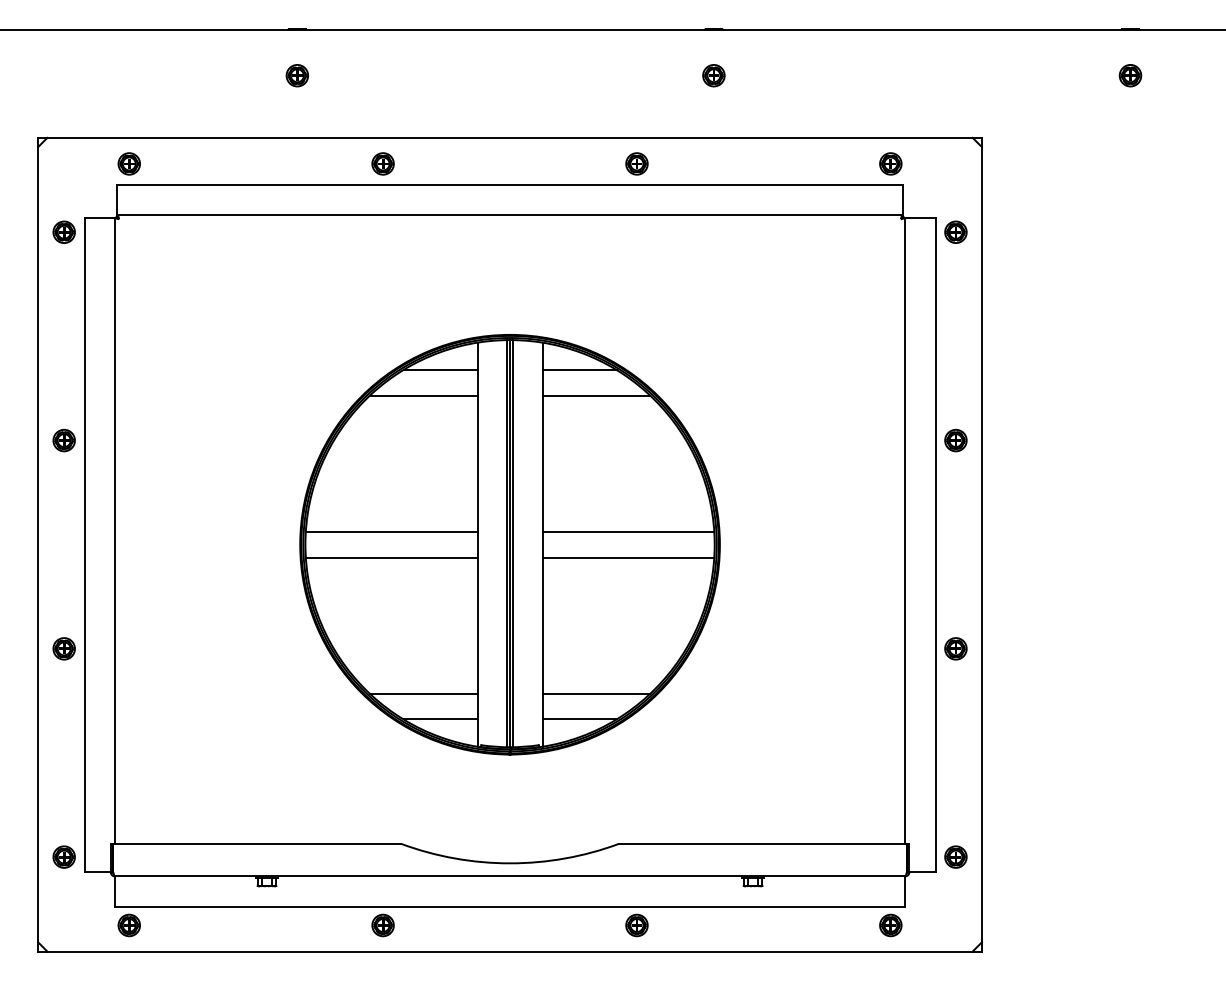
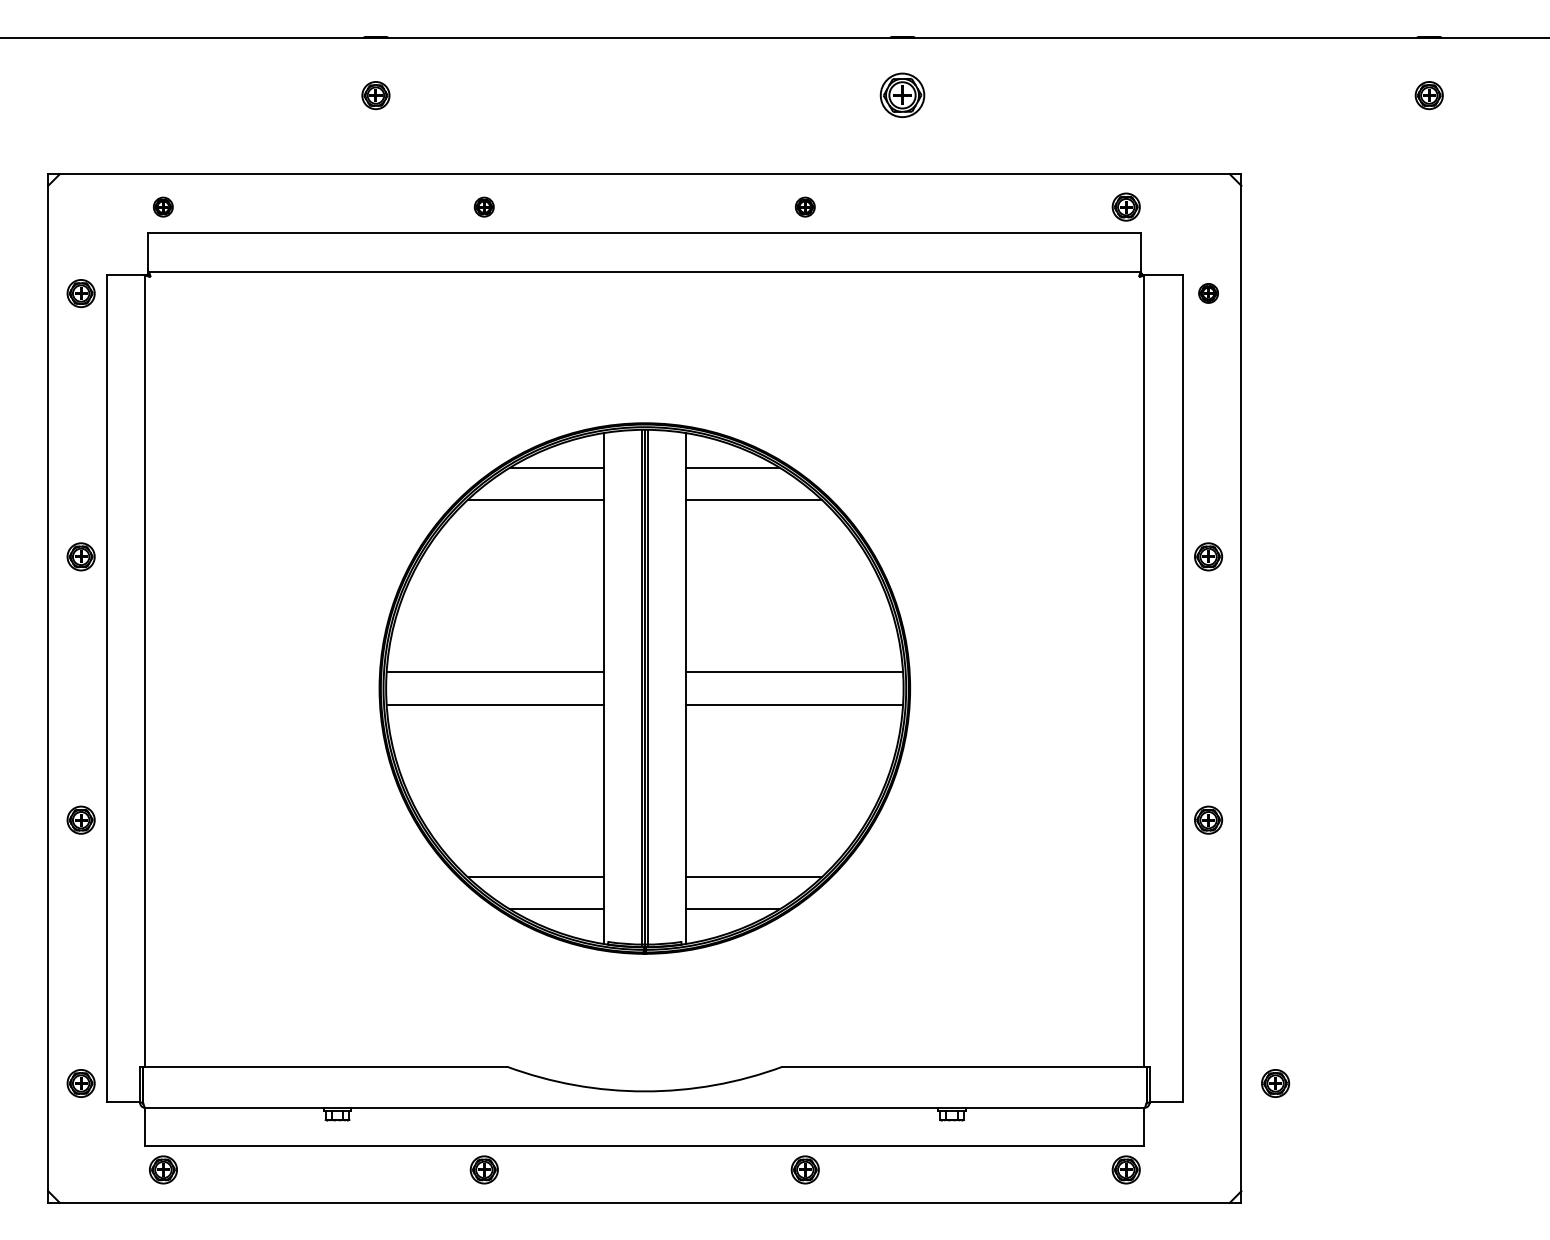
part: (713, 75) -> (902, 95), size x1.6
part: (128, 163) -> (162, 206), size x0.7
part: (382, 163) -> (483, 206), size x0.7
part: (636, 163) -> (804, 206), size x0.7
part: (955, 231) -> (1208, 292), size x0.7
part: (955, 856) -> (1275, 1082), moved

